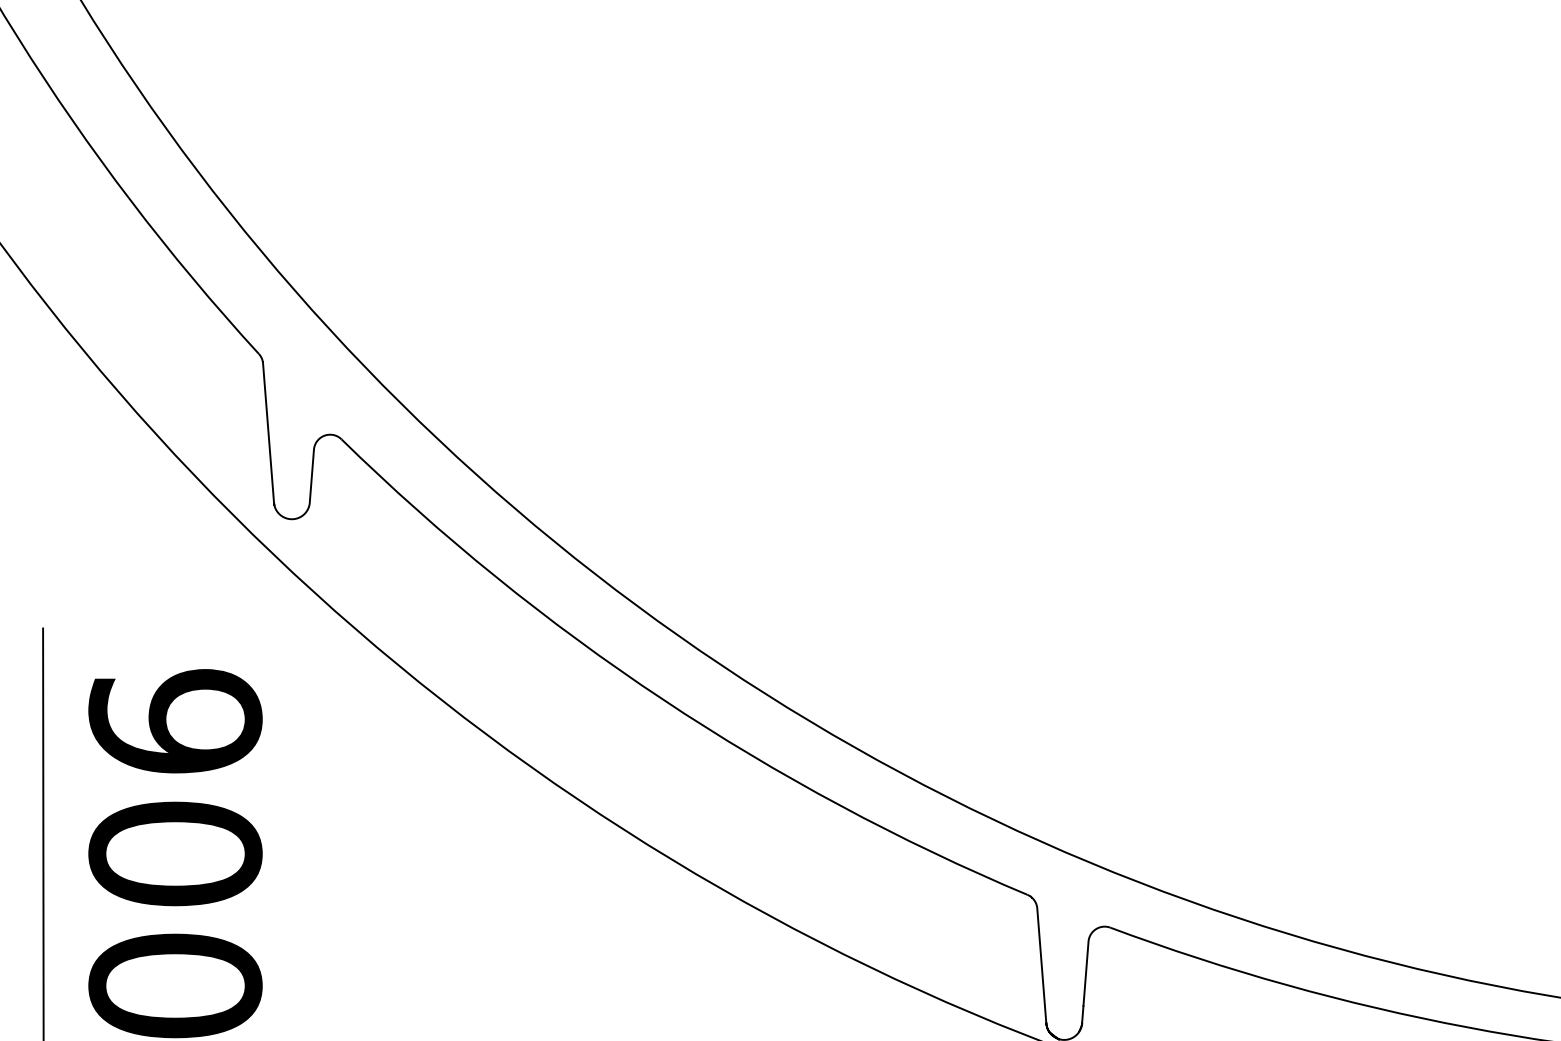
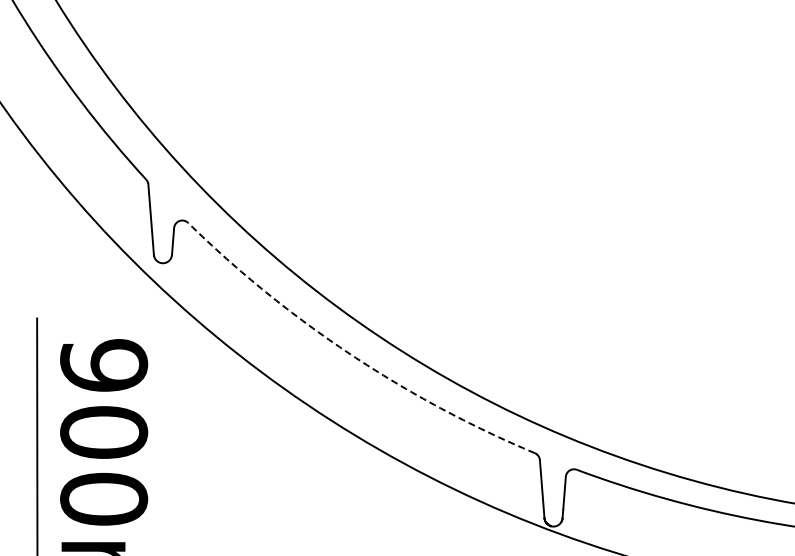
arc: (662, 699) -> (350, 354), solid -> dashed

